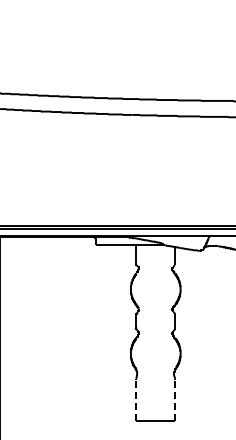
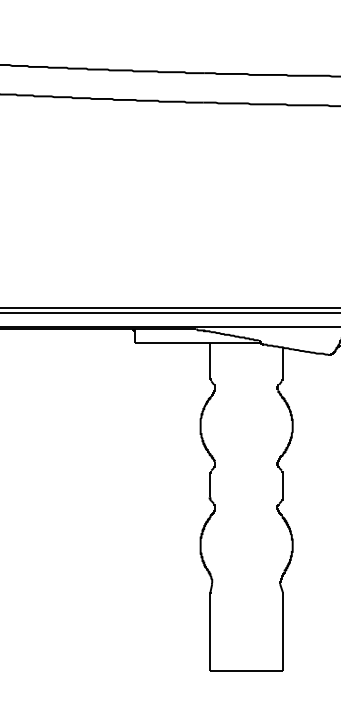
line: (135, 400) -> (209, 632), dashed -> solid
line: (175, 400) -> (283, 632), dashed -> solid

